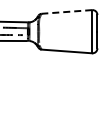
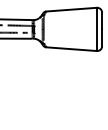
line: (66, 11) -> (71, 9), dashed -> solid

